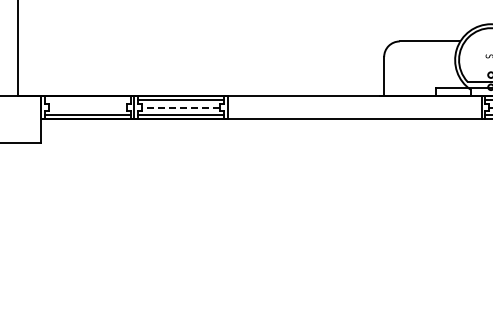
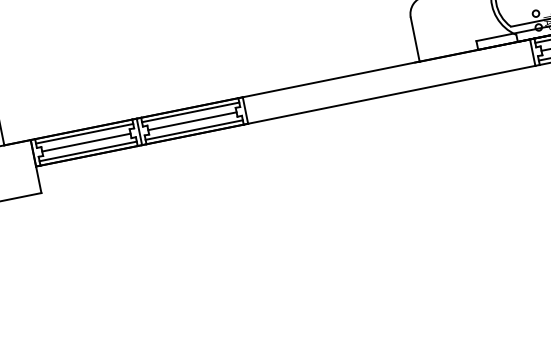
line: (87, 99) -> (84, 133), added
line: (87, 107) -> (86, 142), added
line: (181, 107) -> (192, 121), dashed -> solid

